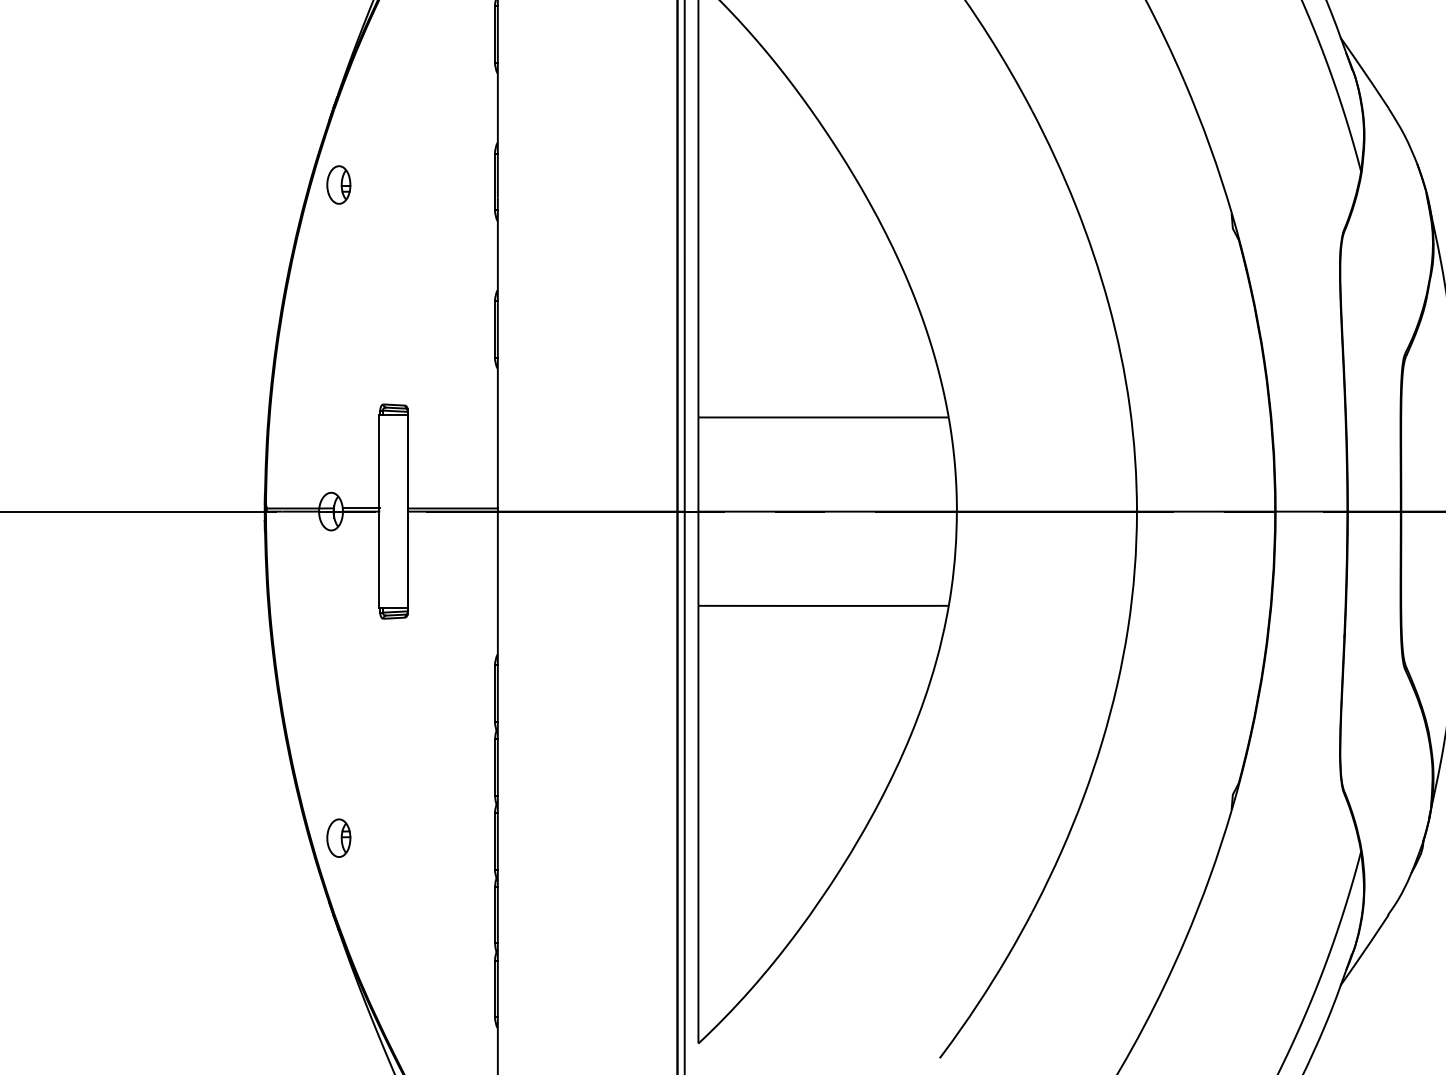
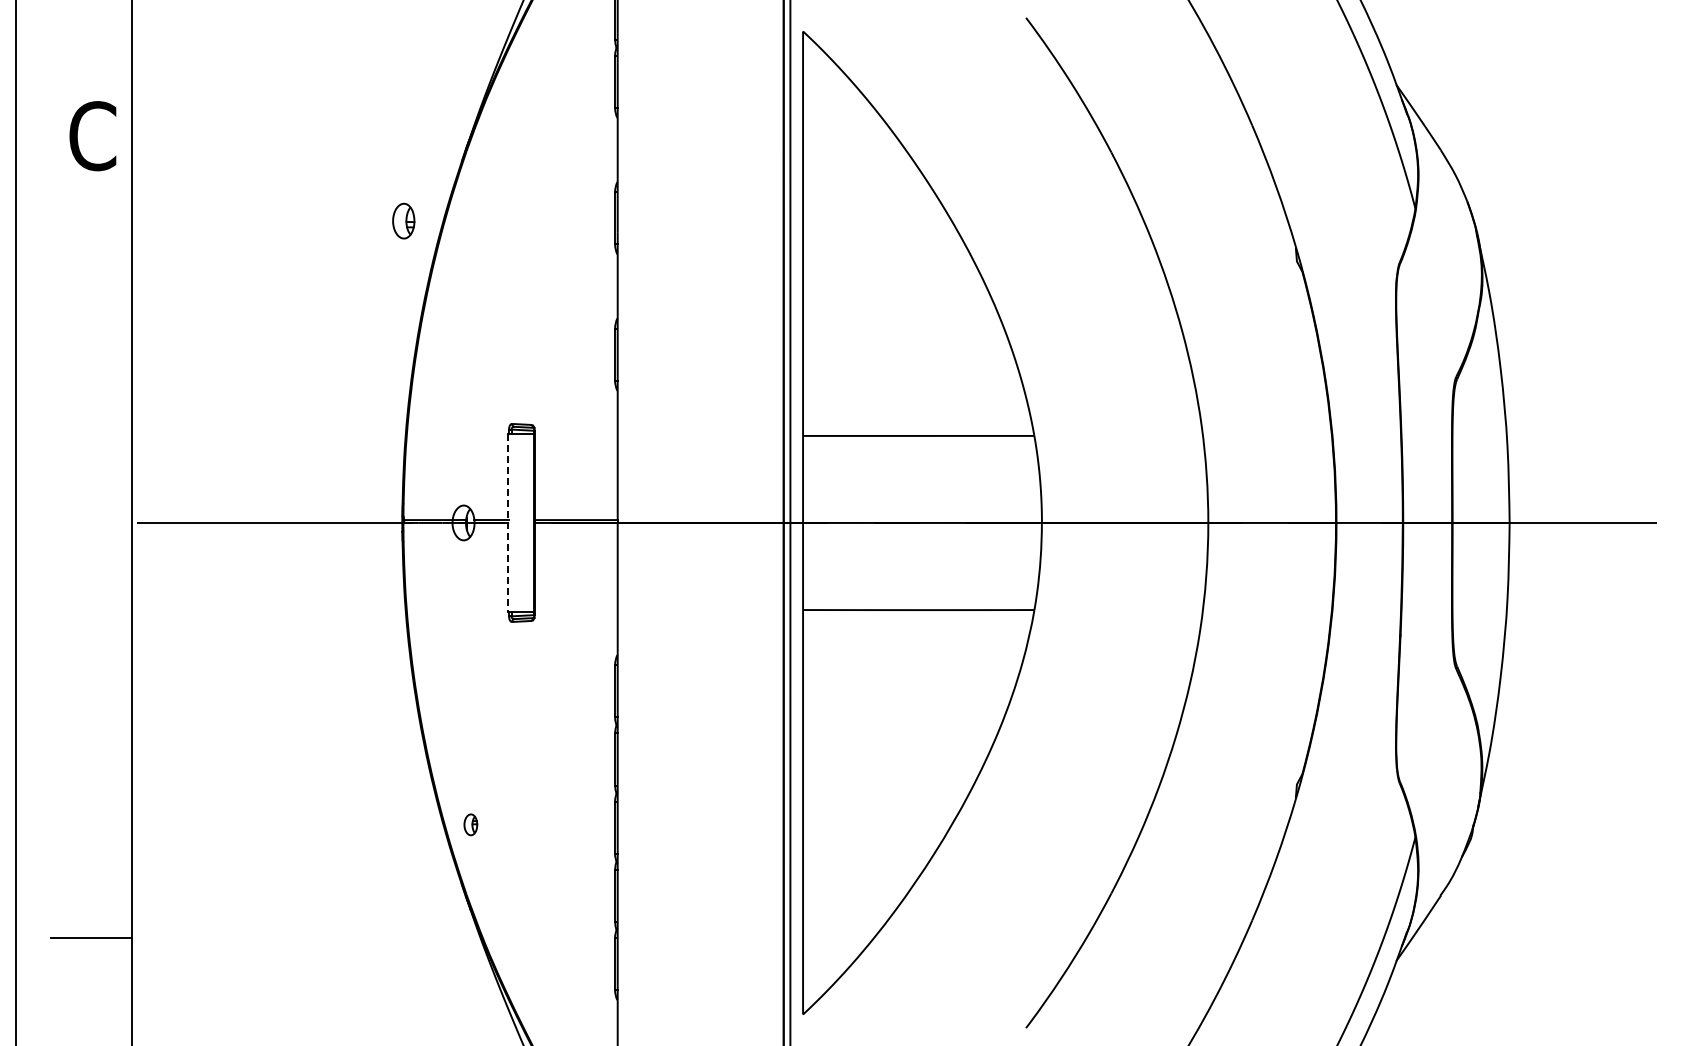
part: (338, 184) -> (403, 220), moved
line: (379, 512) -> (508, 523), solid -> dashed
part: (338, 837) -> (470, 824), size x0.6

